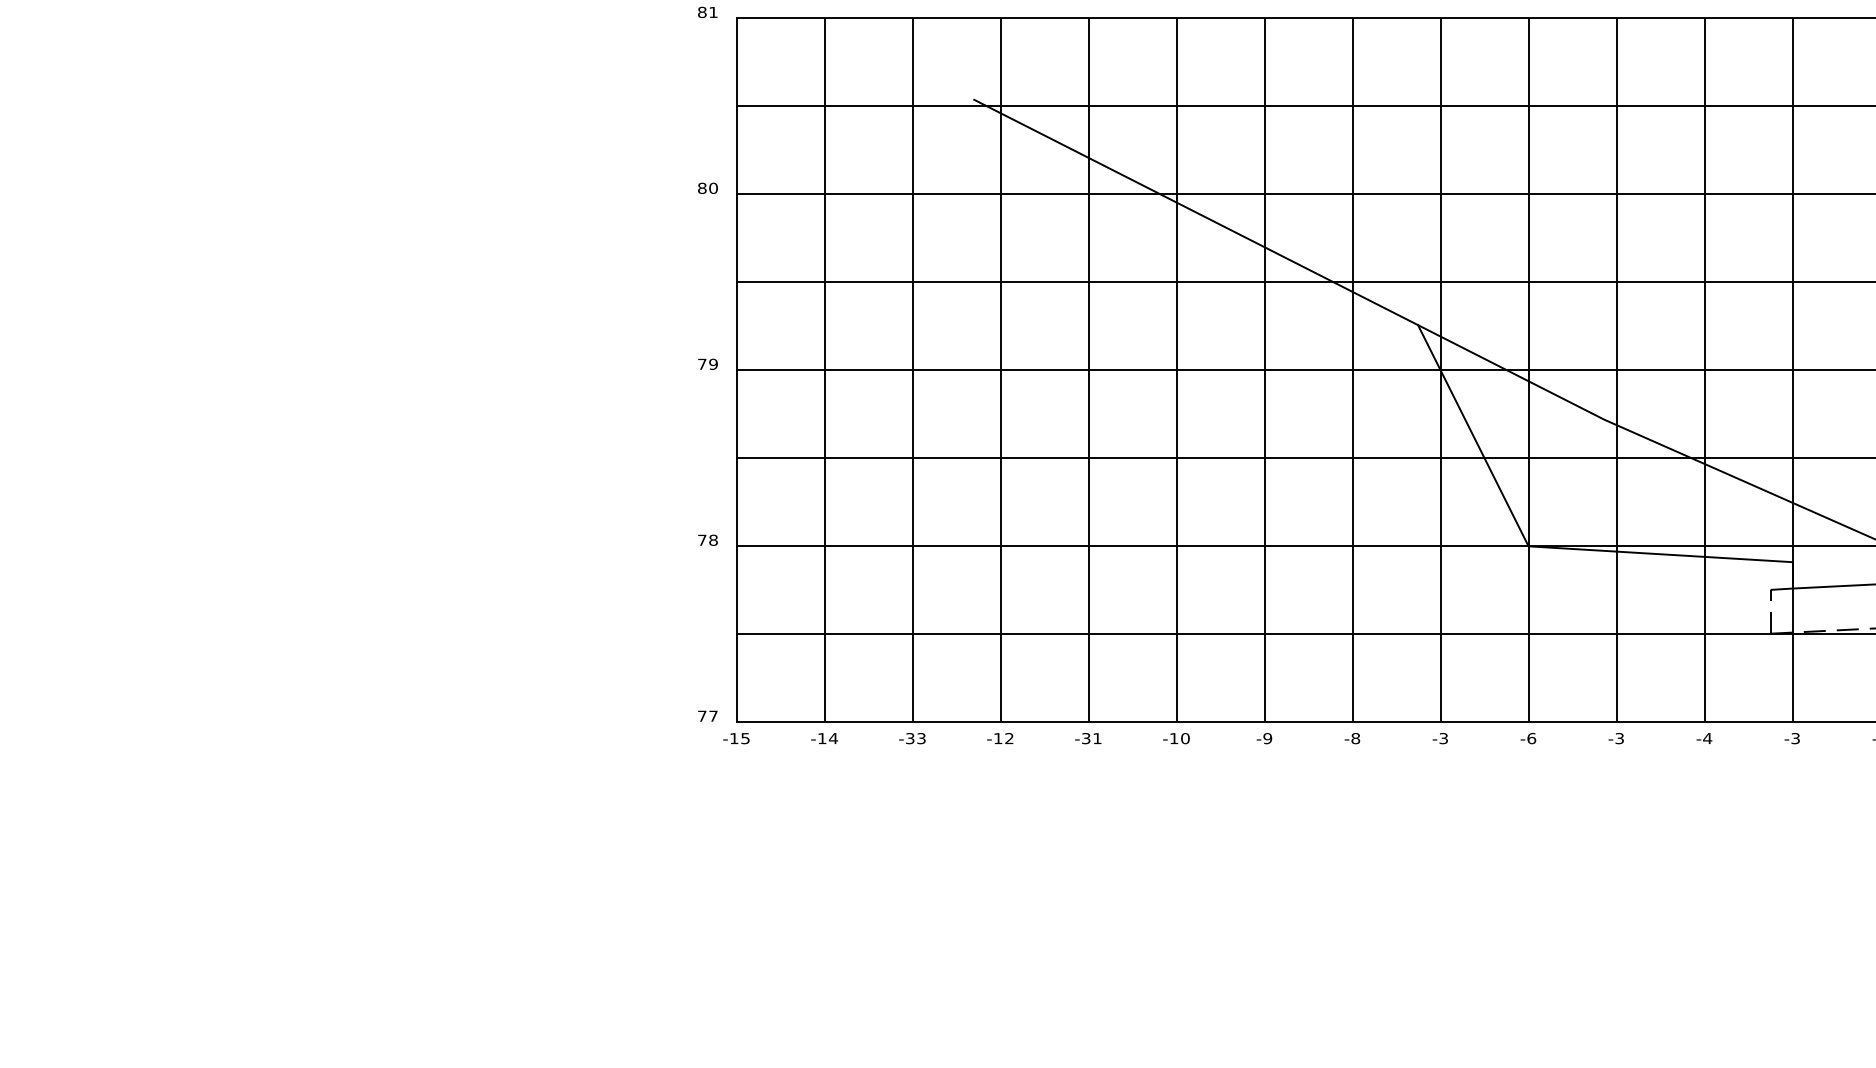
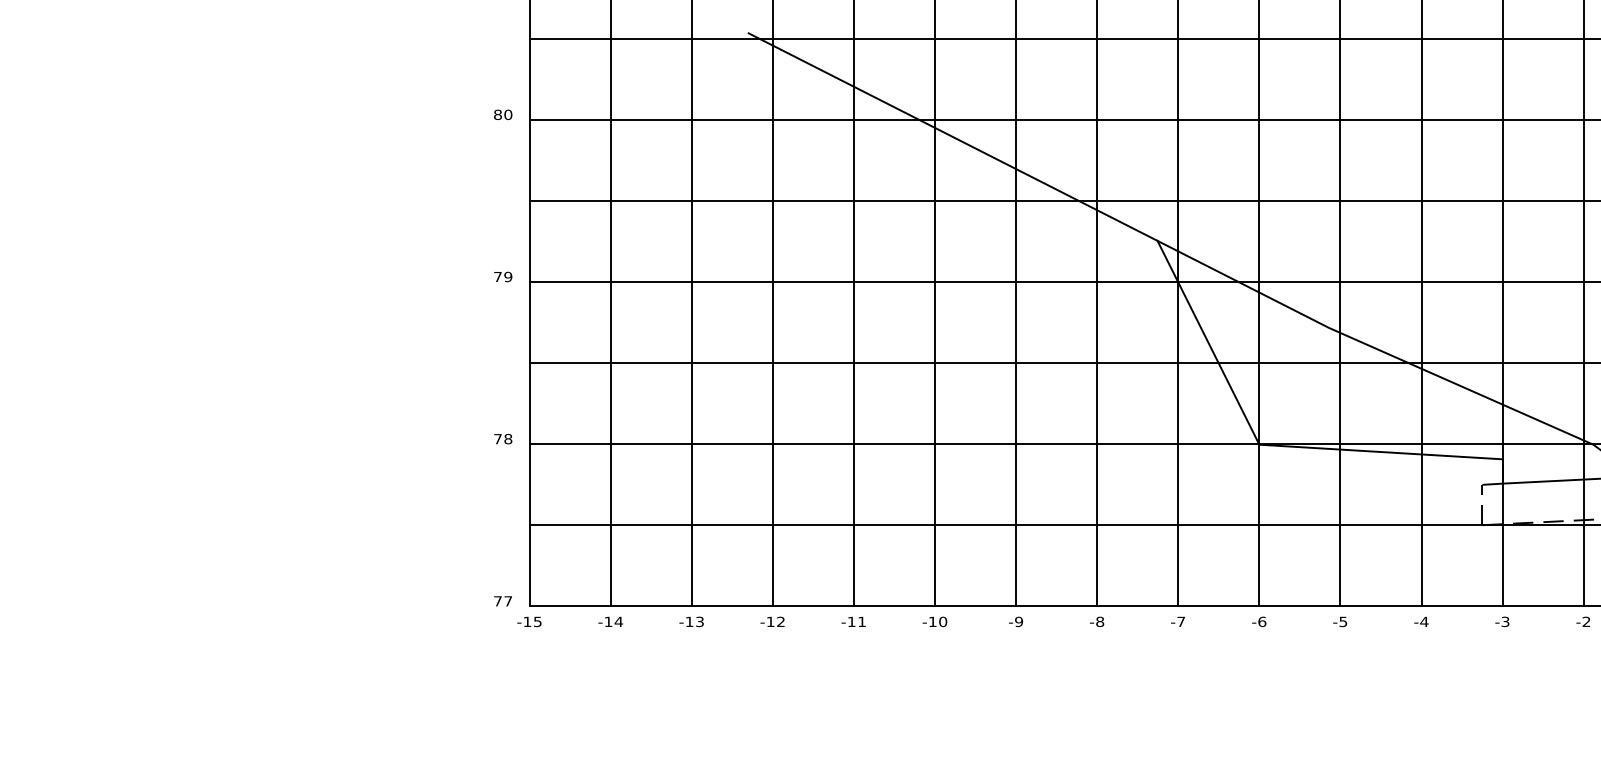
text: (910, 738) -> (689, 621), -33 -> -13
text: (1086, 738) -> (852, 621), -31 -> -11
text: (1443, 738) -> (1180, 621), -3 -> -7
text: (1619, 738) -> (1343, 621), -3 -> -5

